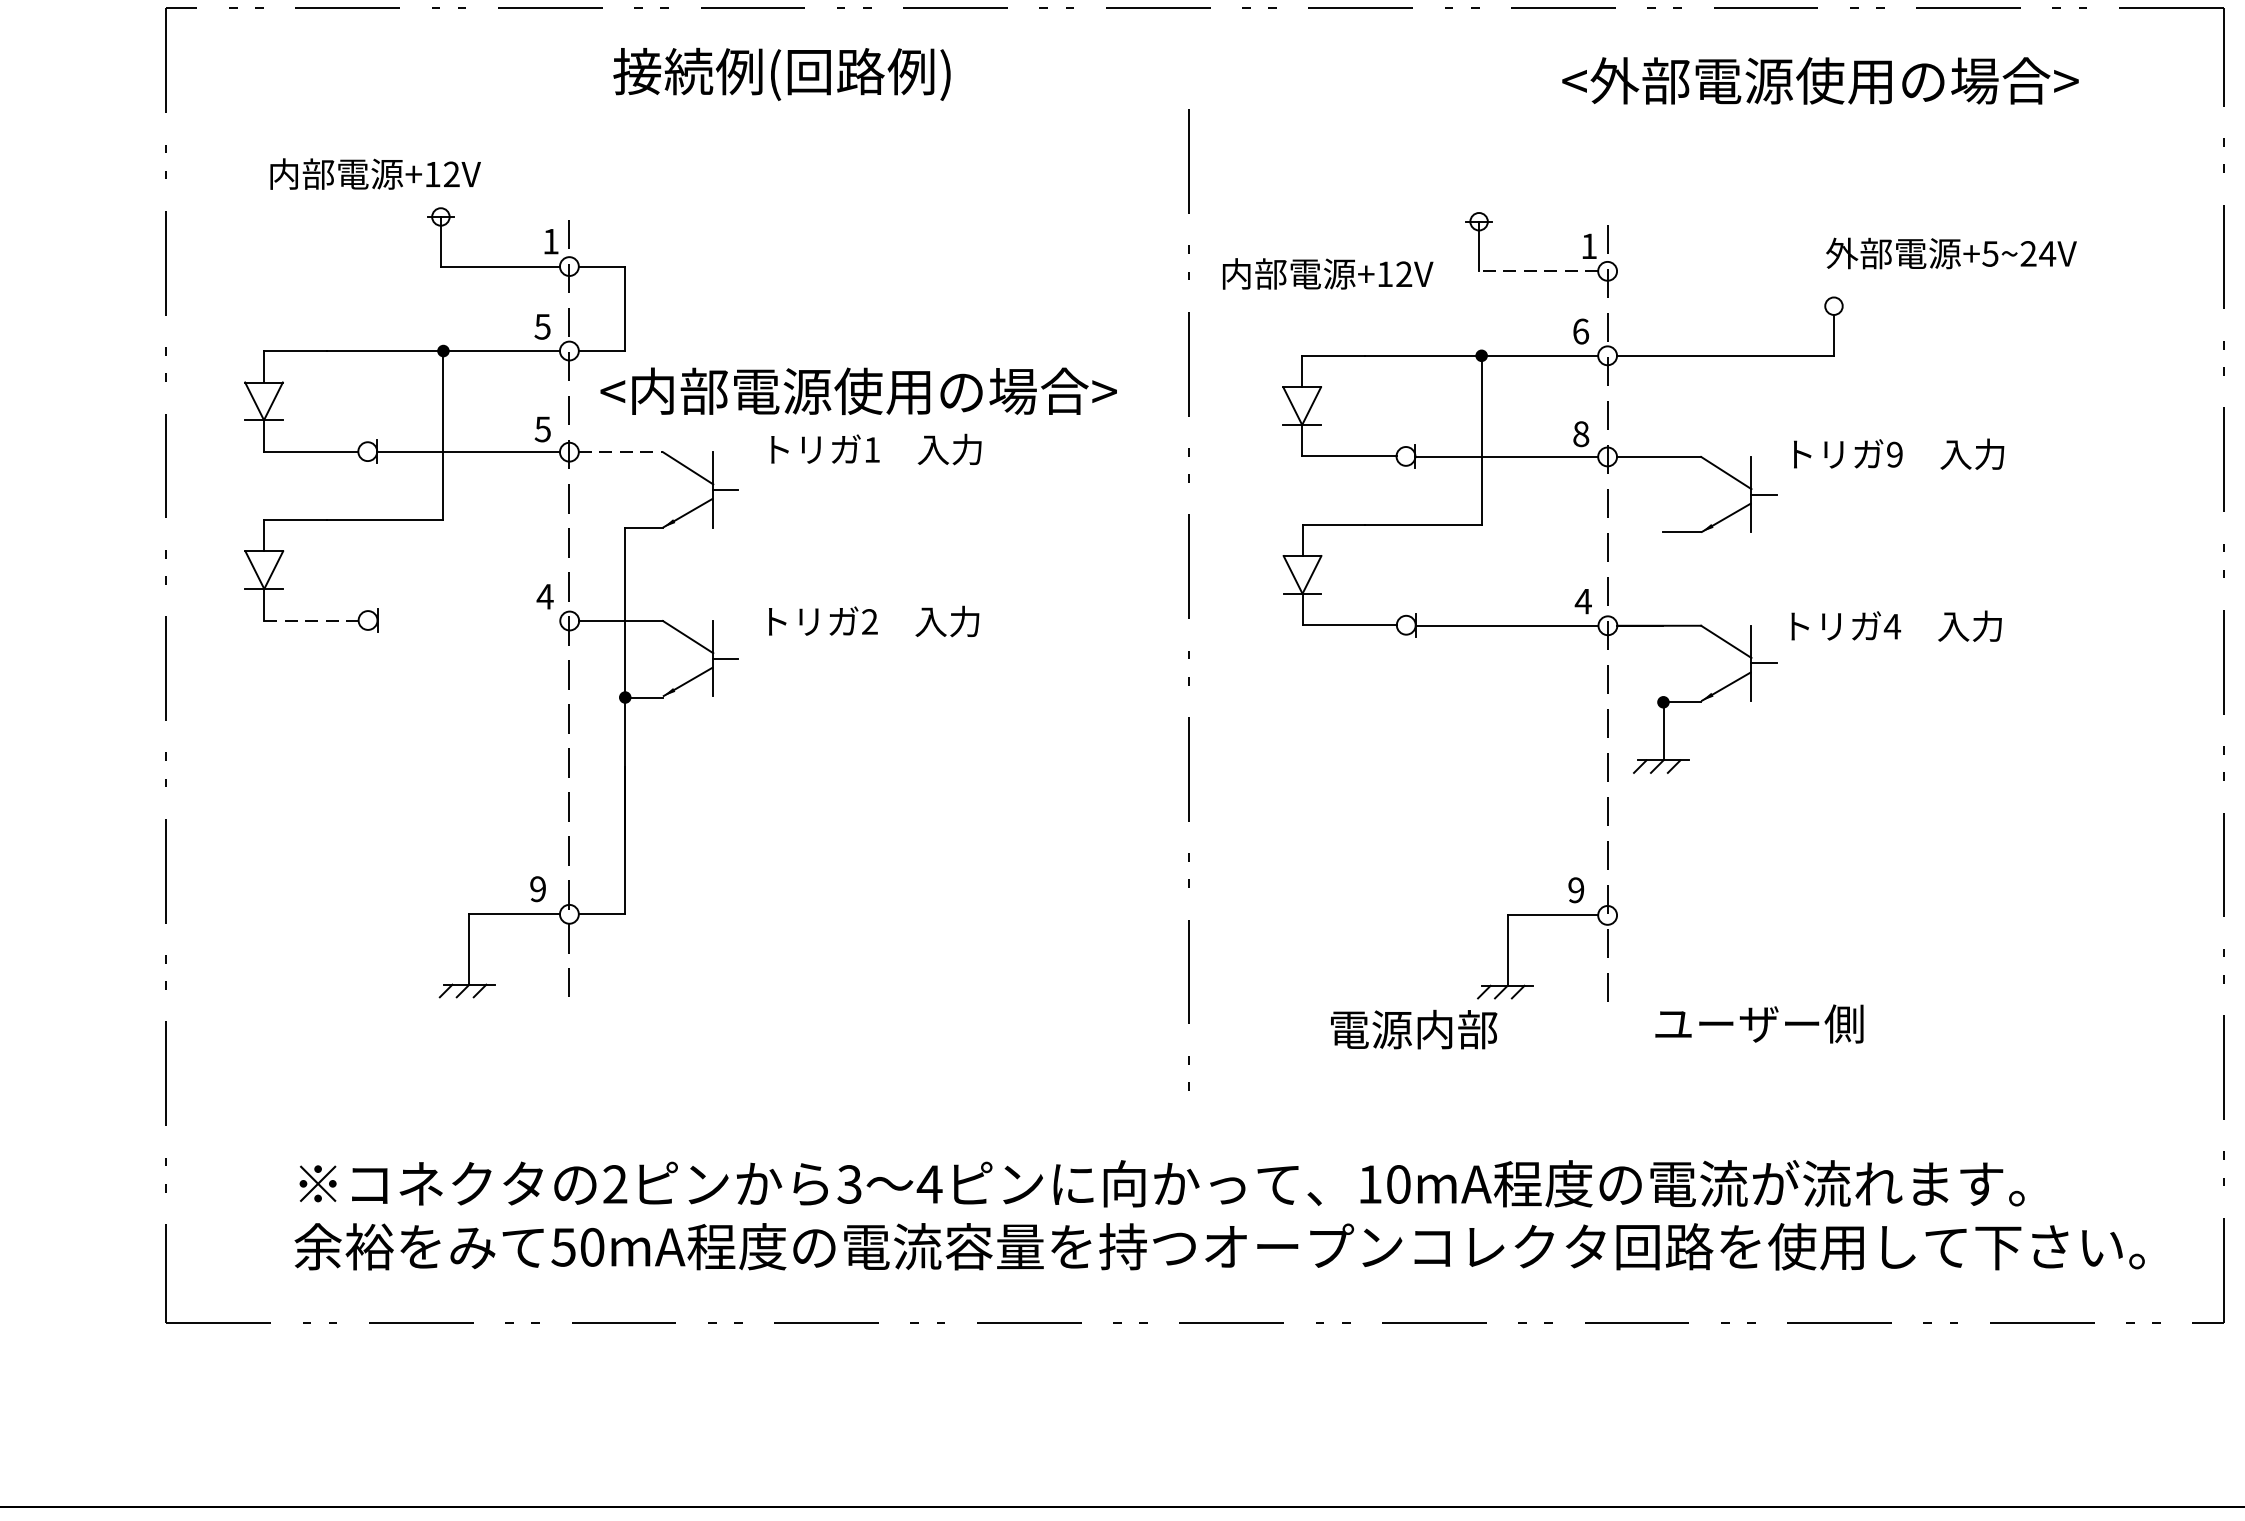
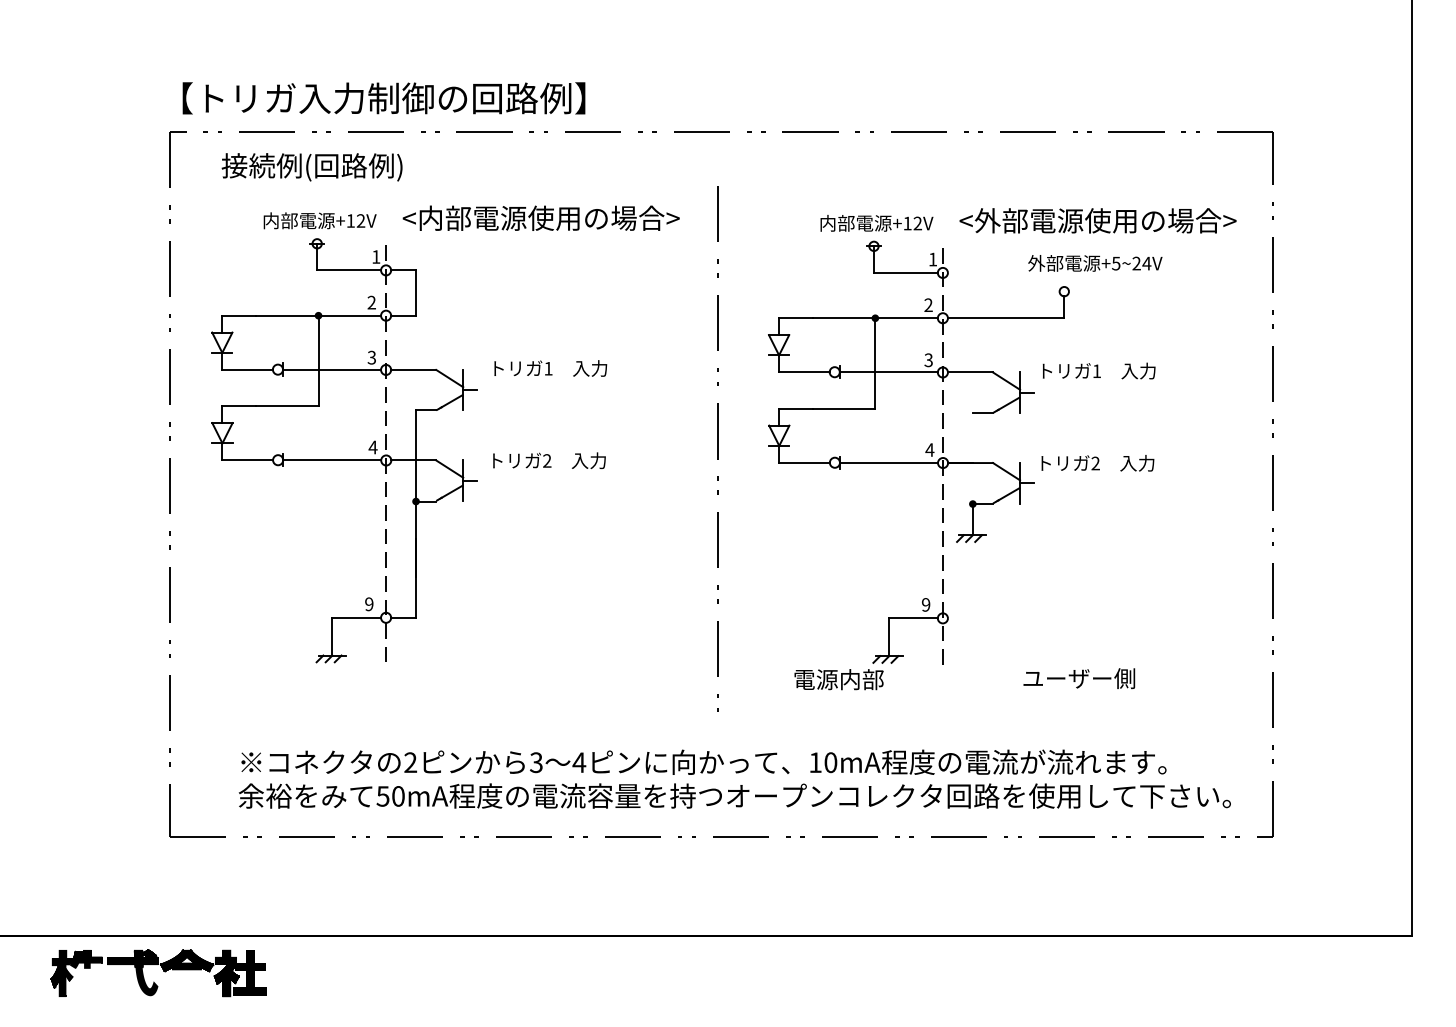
text: (780, 74) -> (311, 167), moved
text: (1819, 80) -> (1097, 220), moved
text: (374, 173) -> (319, 220), moved
text: (1951, 253) -> (1095, 263), moved
line: (1537, 270) -> (905, 272), dashed -> solid
text: (1327, 274) -> (876, 223), moved
text: (542, 326) -> (371, 302), 5 -> 2
text: (1580, 332) -> (928, 305), 6 -> 2
text: (857, 389) -> (540, 217), moved
text: (544, 427) -> (372, 356), 5 -> 3
text: (1580, 434) -> (928, 360), 8 -> 3
line: (620, 451) -> (413, 369), dashed -> solid
text: (1894, 455) -> (1096, 371), 9 -> 1
line: (312, 621) -> (248, 460), dashed -> solid
line: (469, 621) -> (332, 460), added
text: (1892, 626) -> (1095, 463), 4 -> 2
text: (1759, 1023) -> (1079, 678), moved

